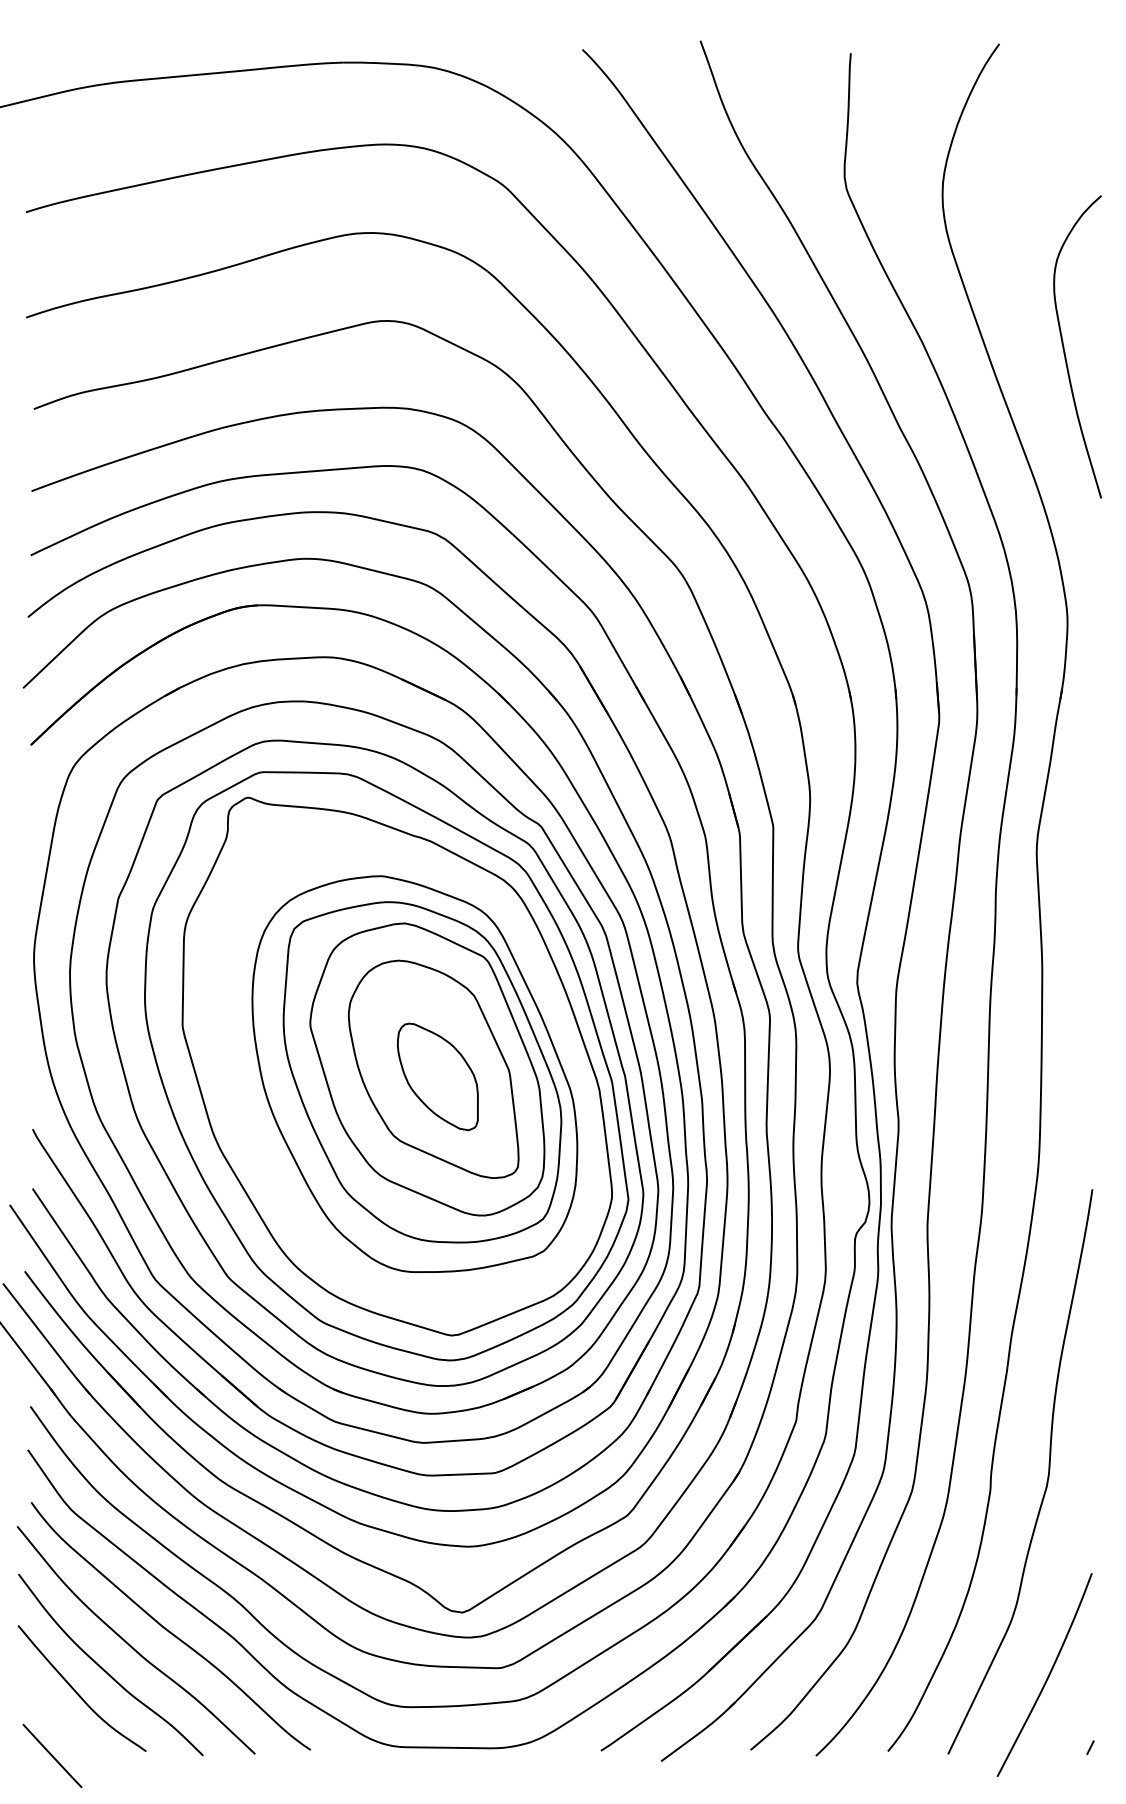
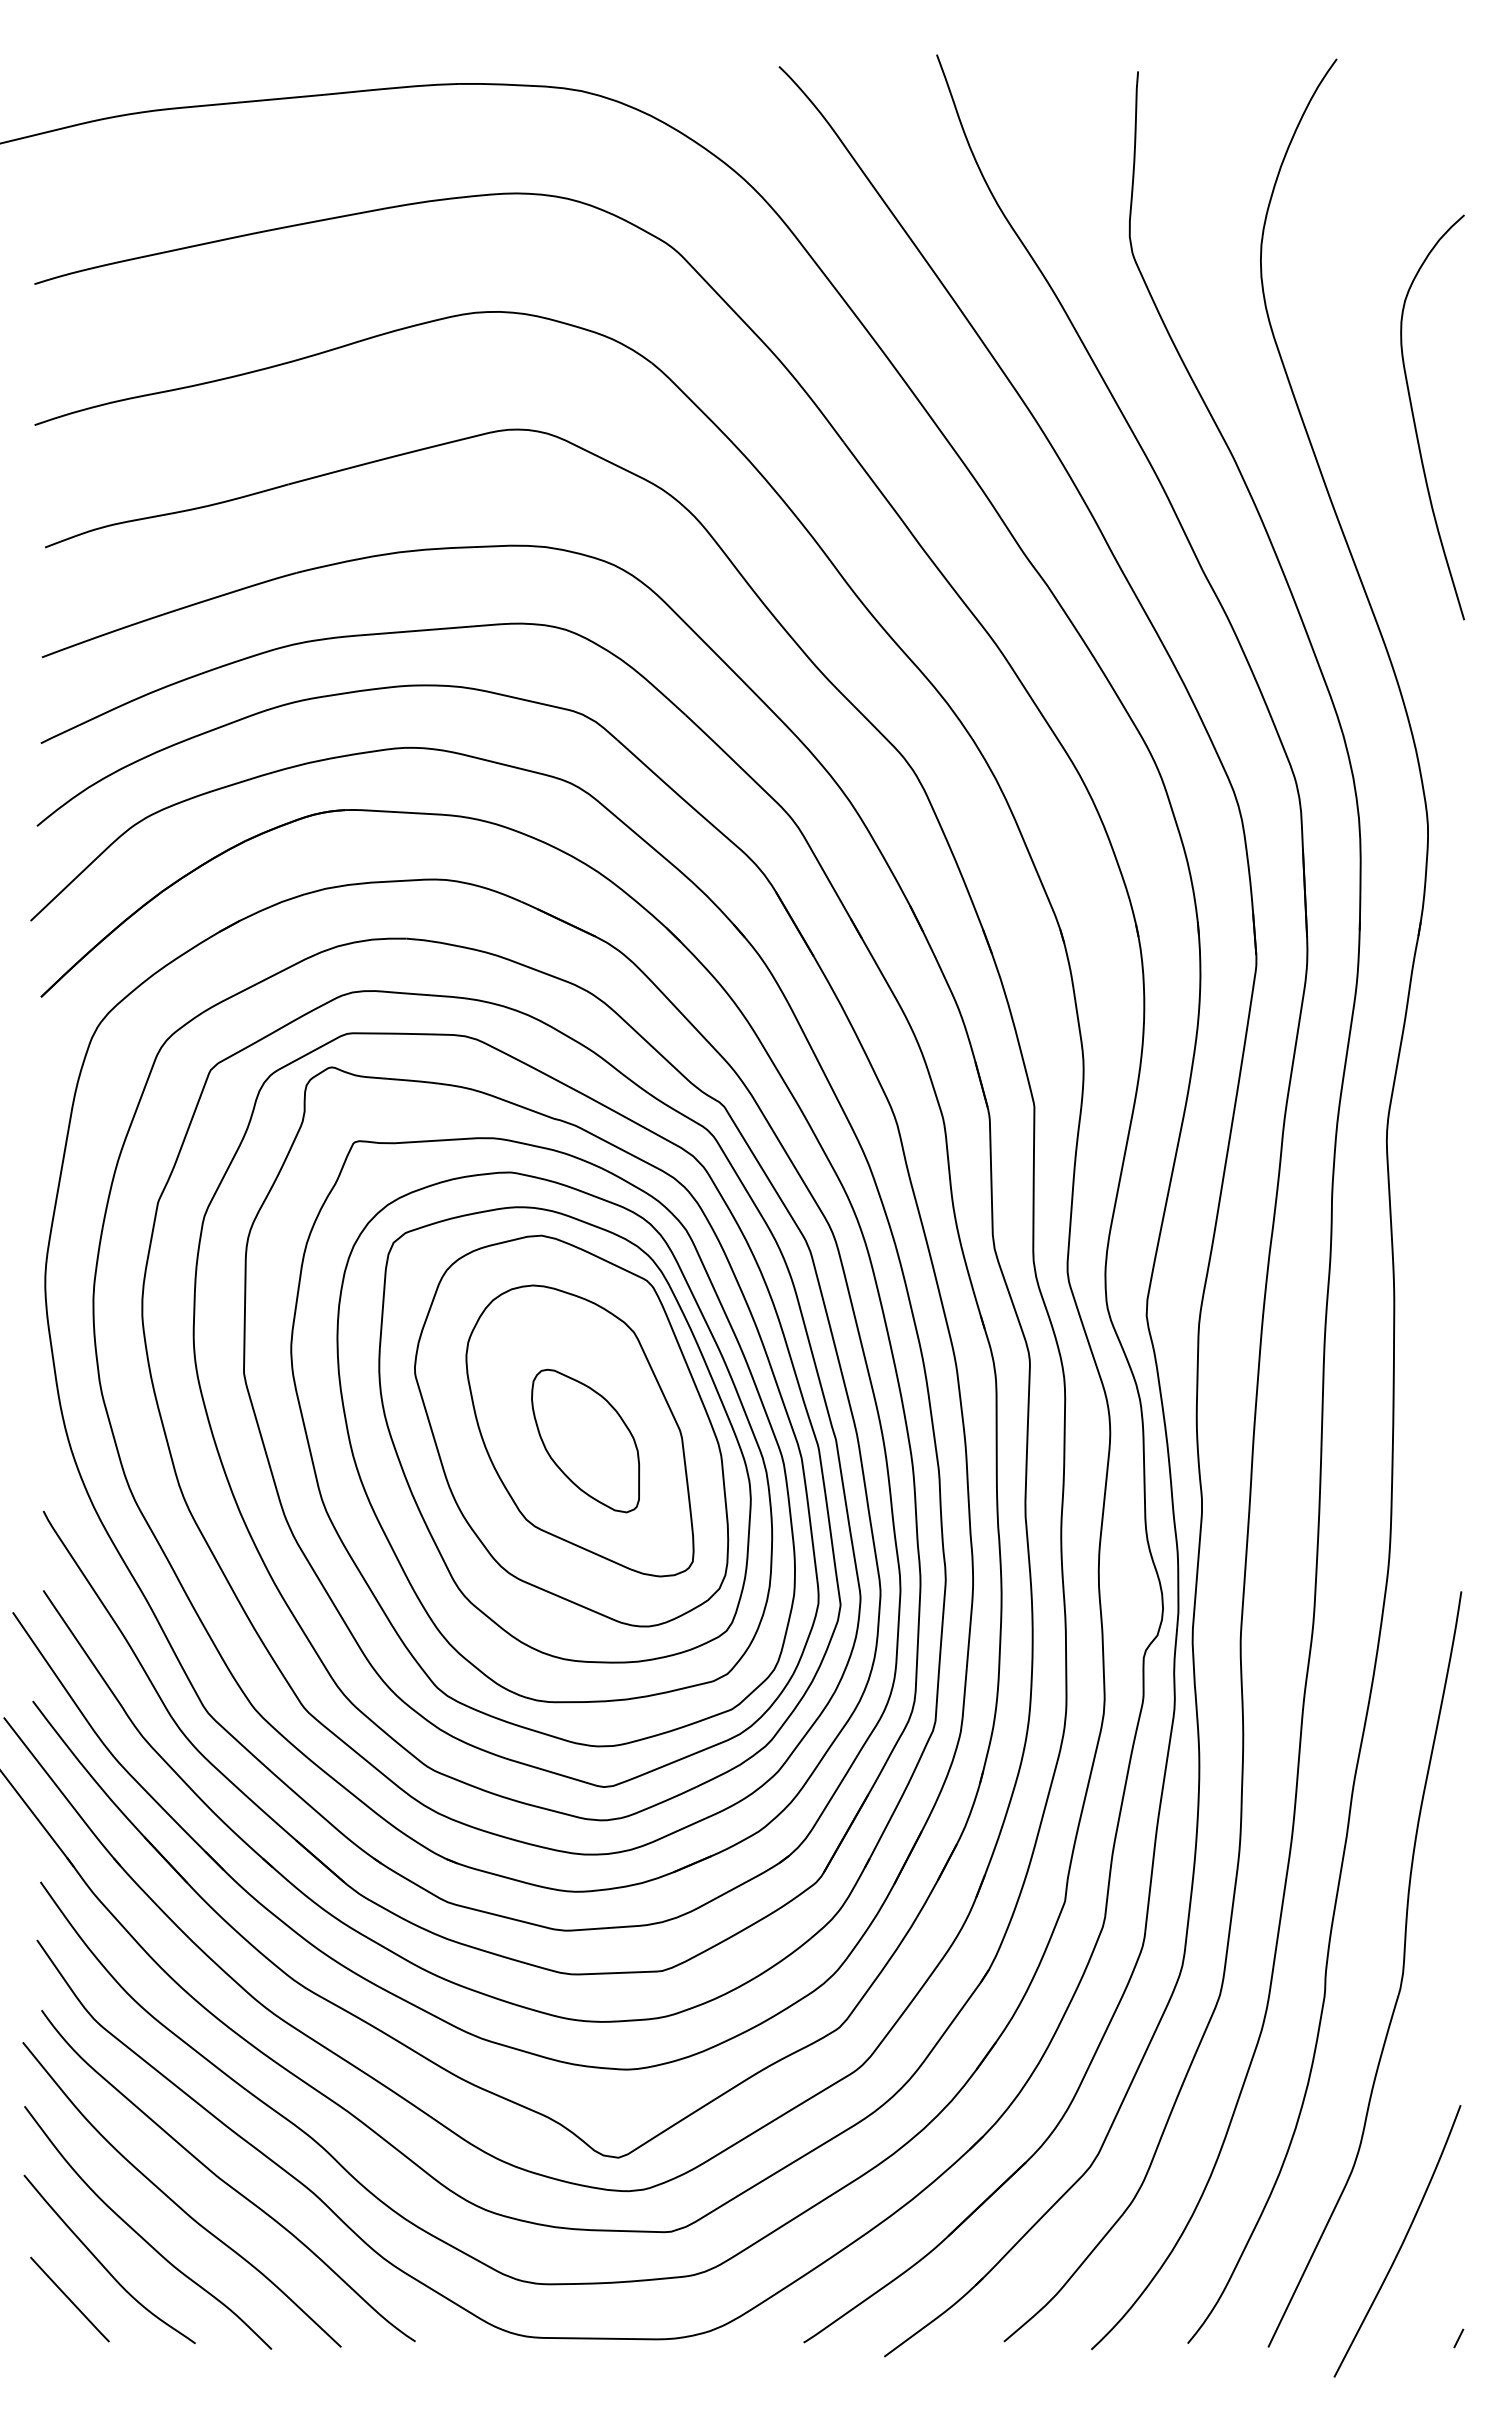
curve: (1064, 350) -> (1415, 421), moved
part: (405, 1078) -> (542, 1442), added
line: (52, 1755) -> (69, 2299), moved

